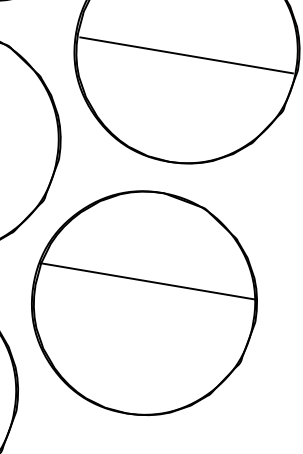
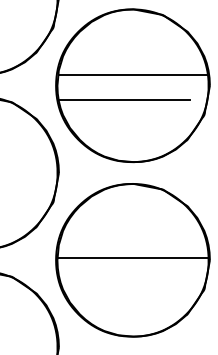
line: (185, 55) -> (132, 75), moved
line: (172, 71) -> (125, 100), added
line: (147, 281) -> (132, 258), moved

